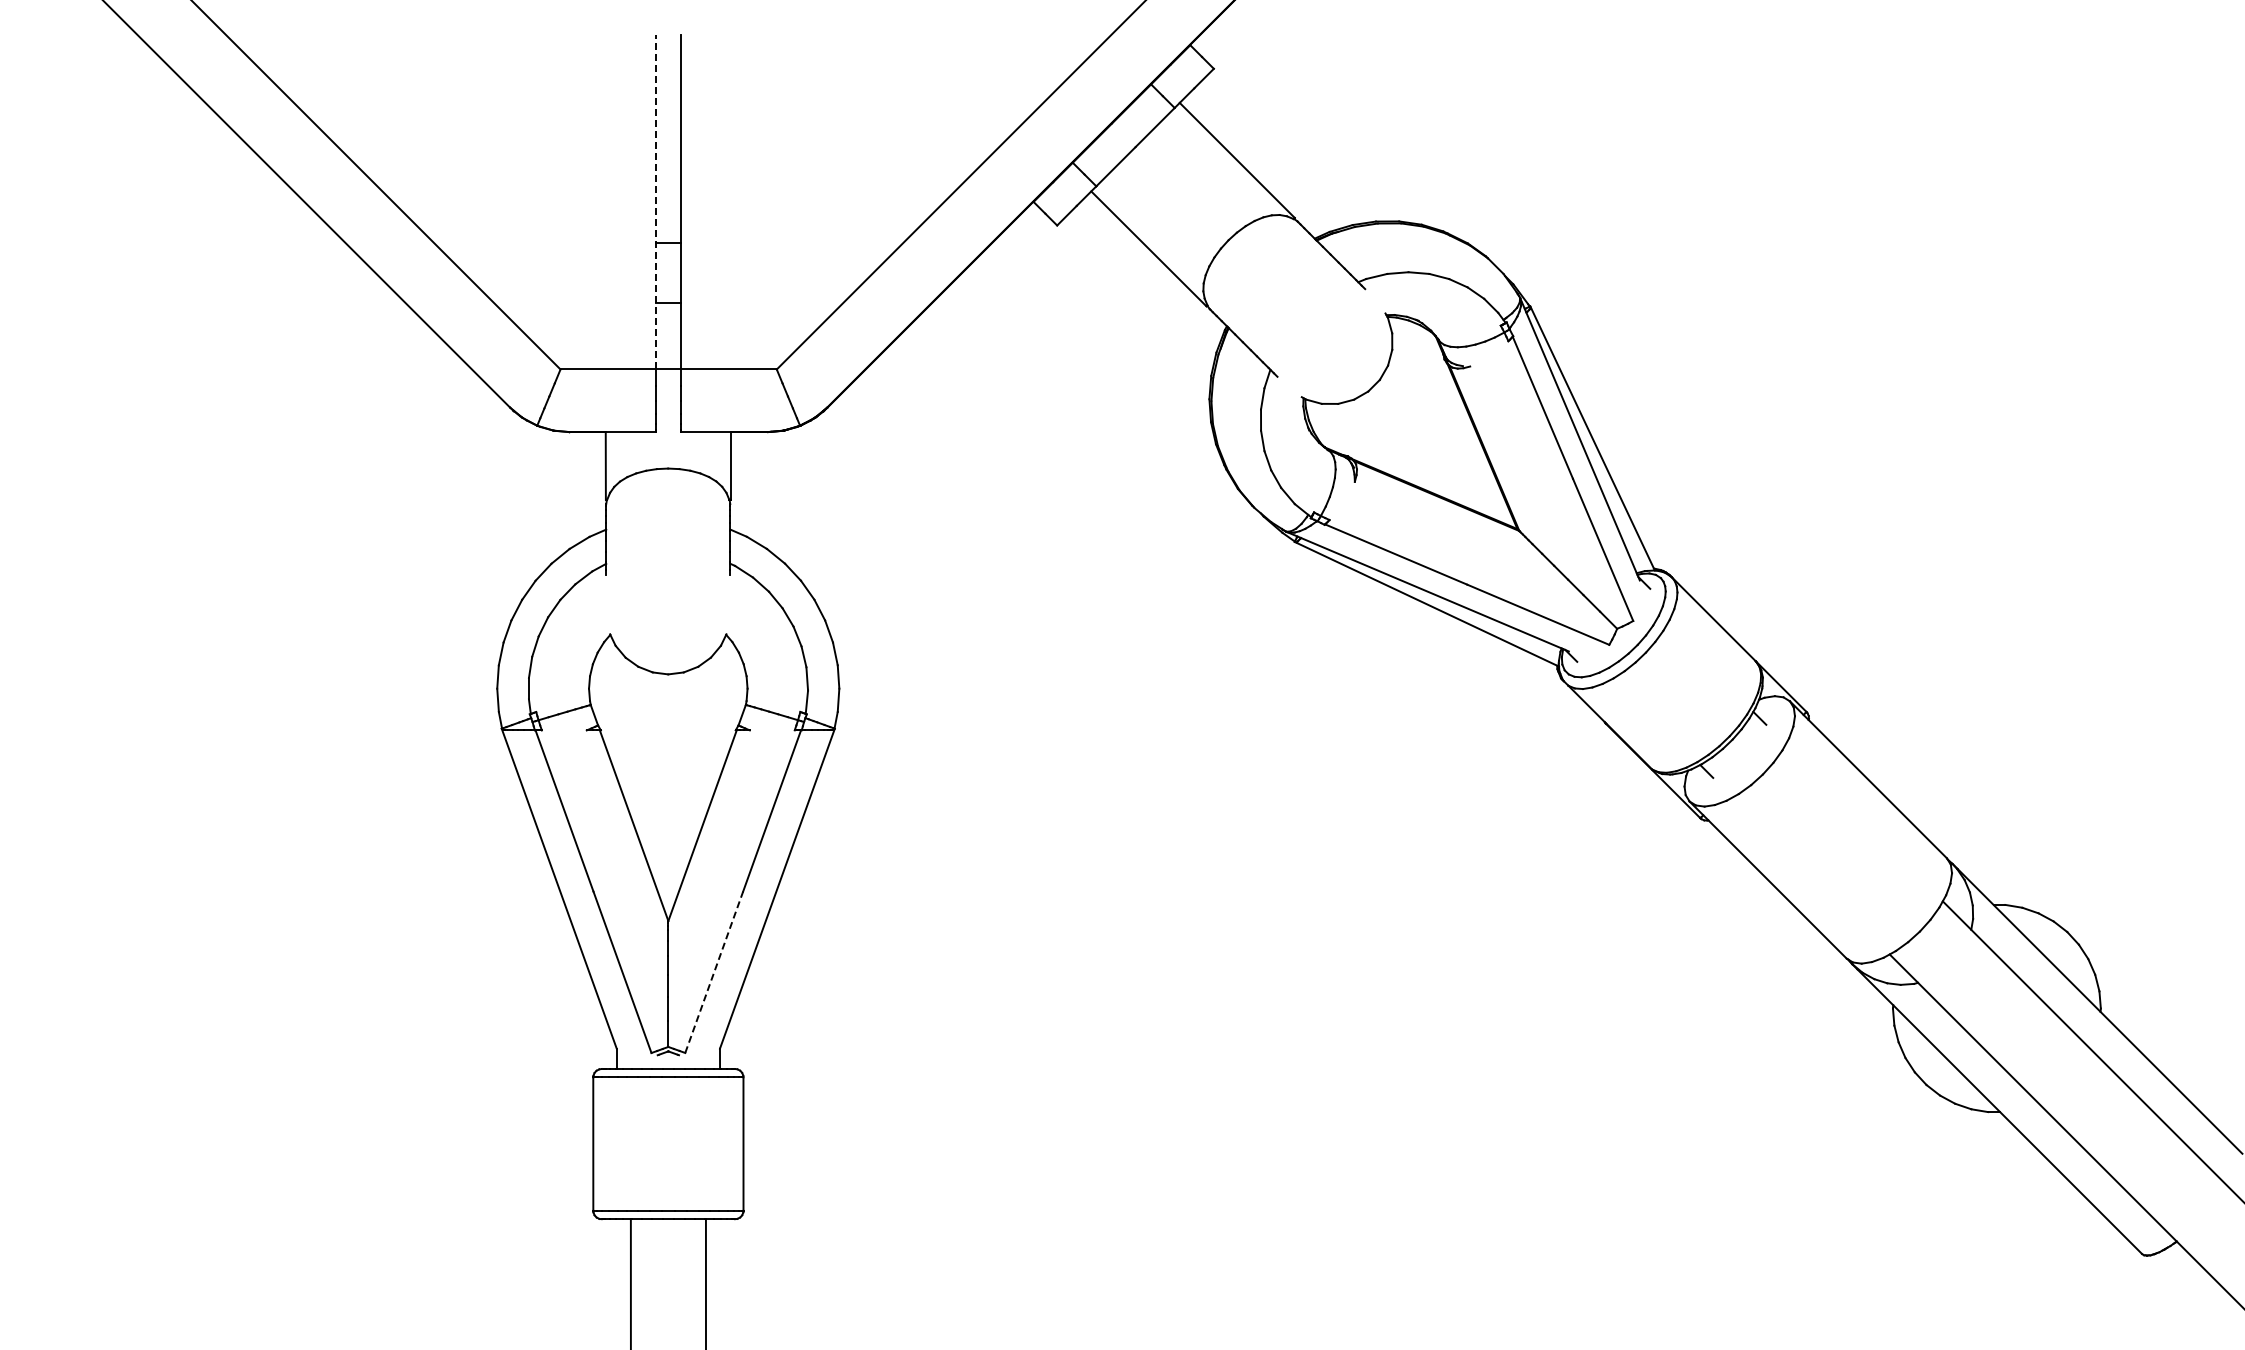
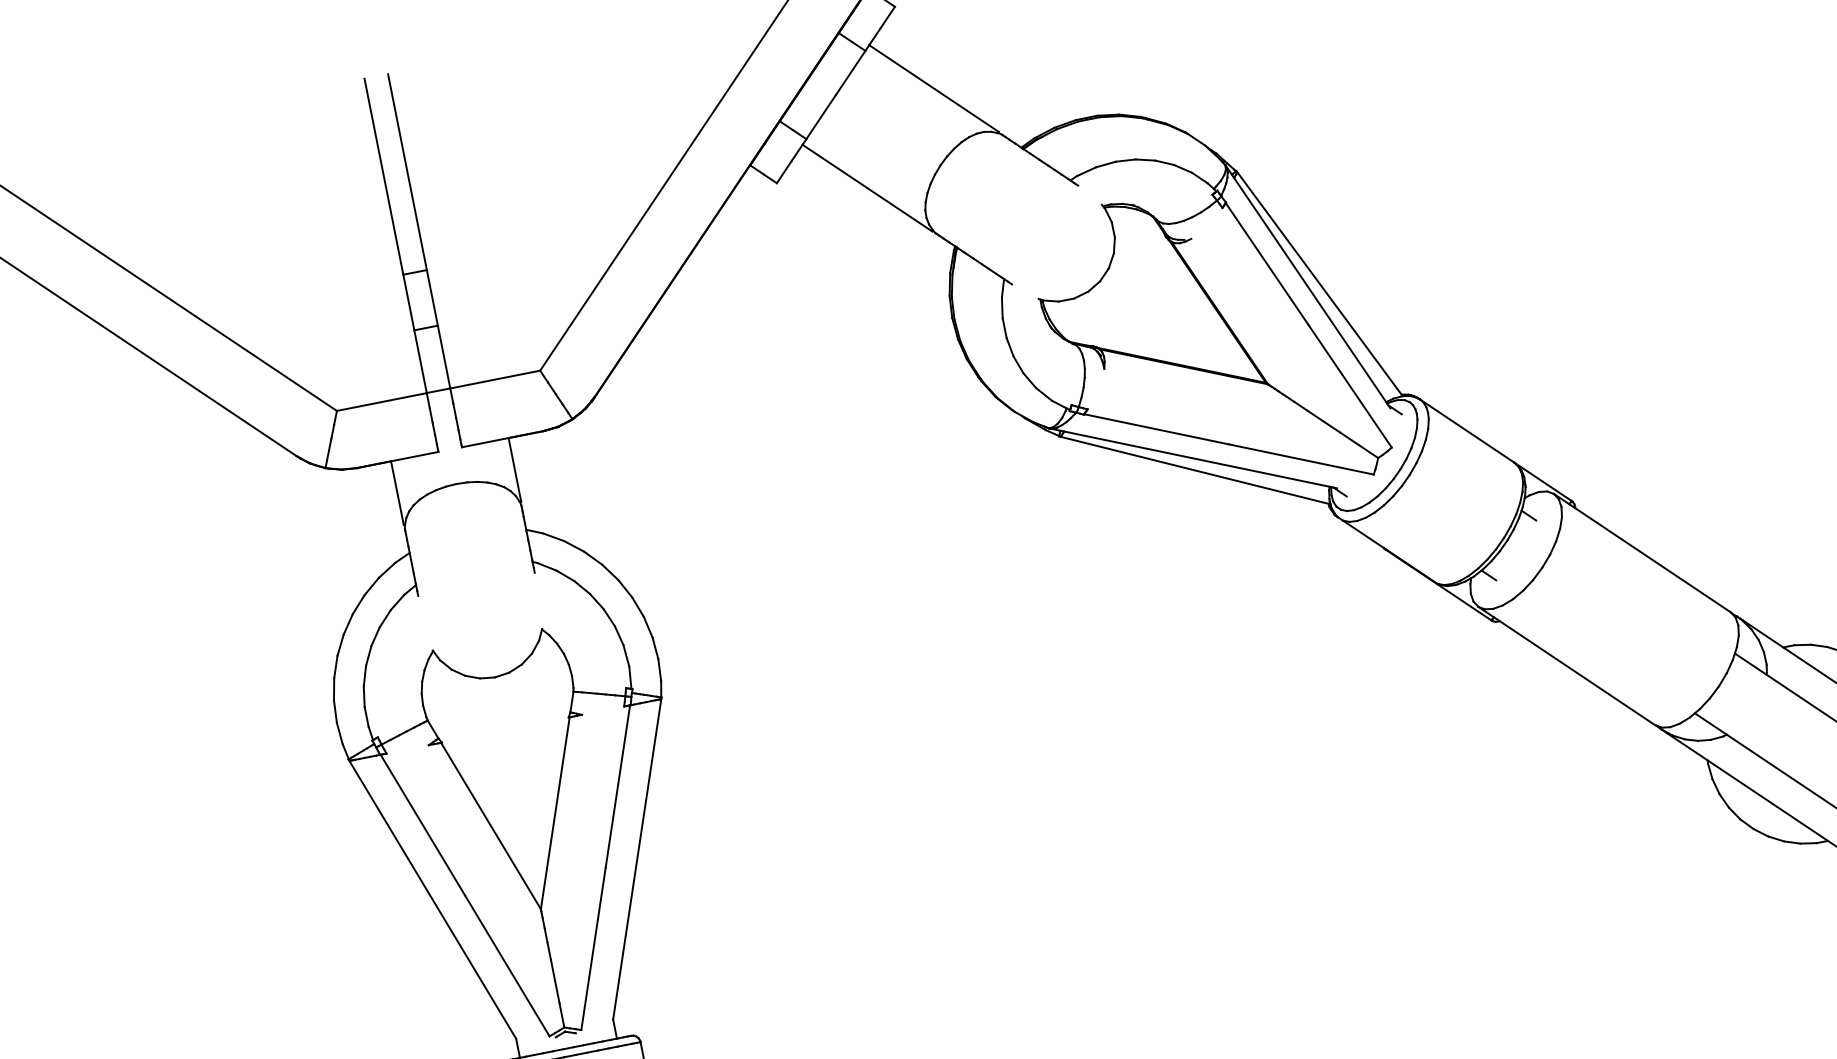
line: (656, 201) -> (395, 235), dashed -> solid
line: (714, 972) -> (593, 948), dashed -> solid

